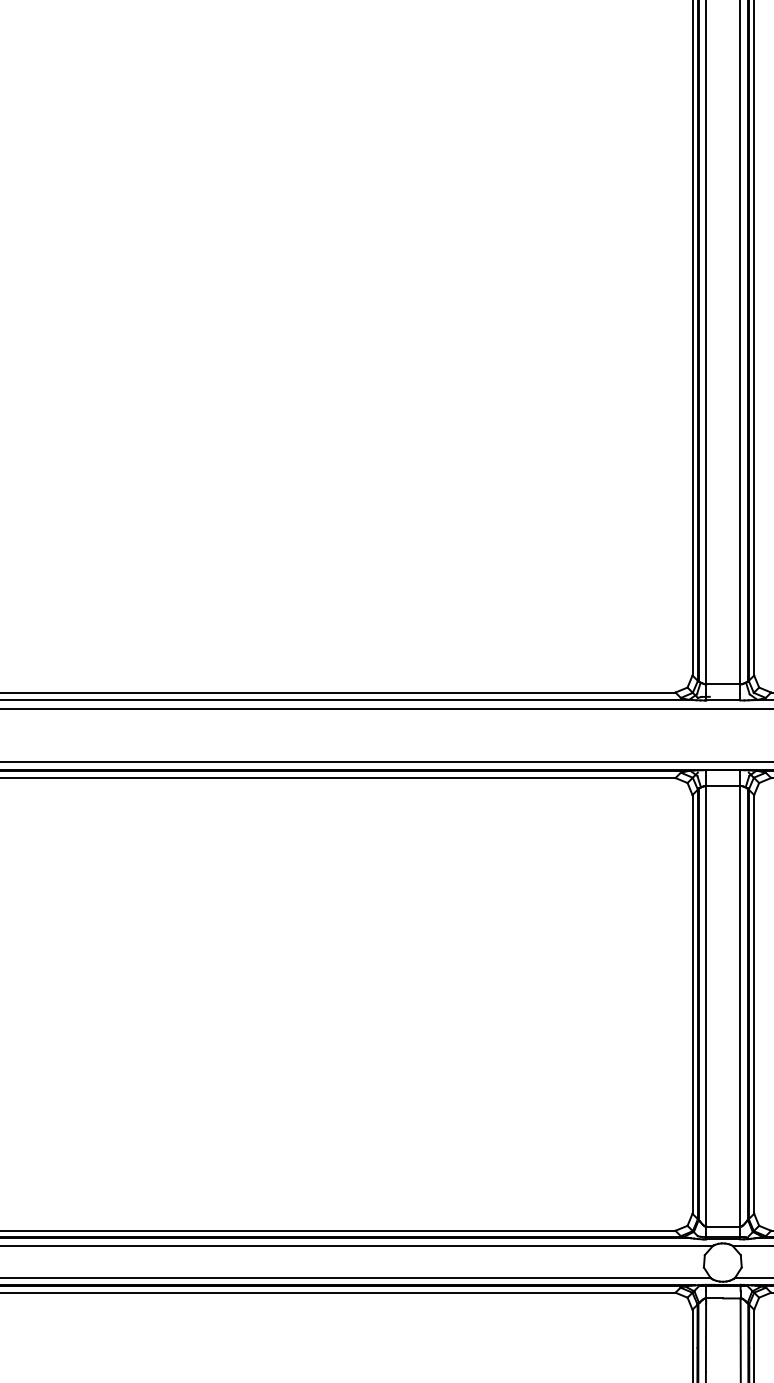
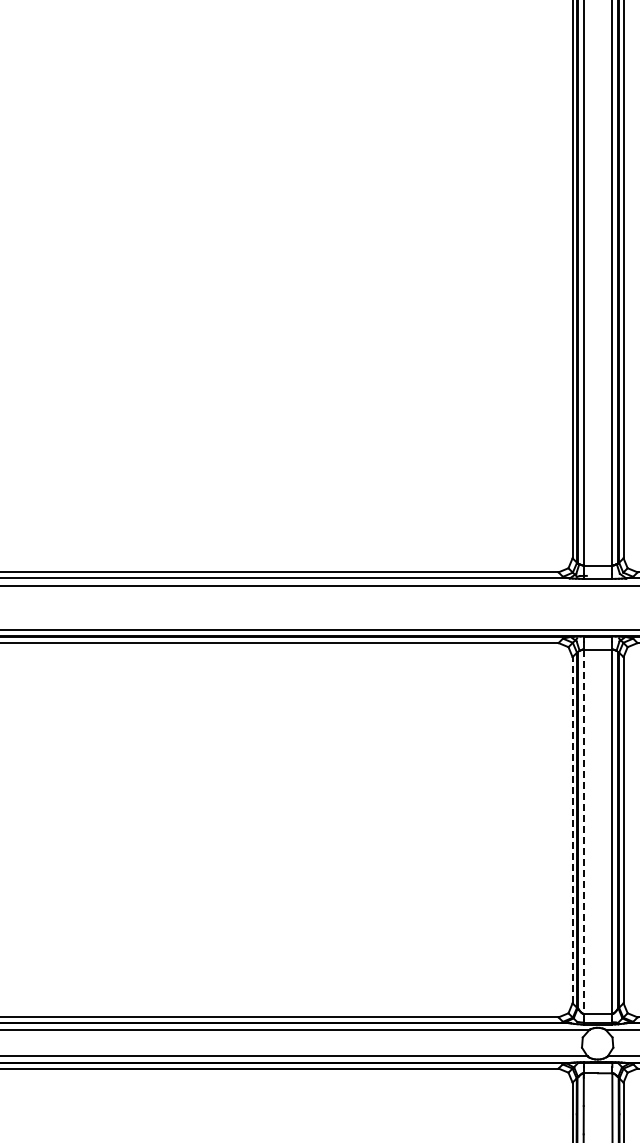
line: (692, 1003) -> (572, 829), solid -> dashed
line: (706, 1007) -> (584, 832), solid -> dashed

